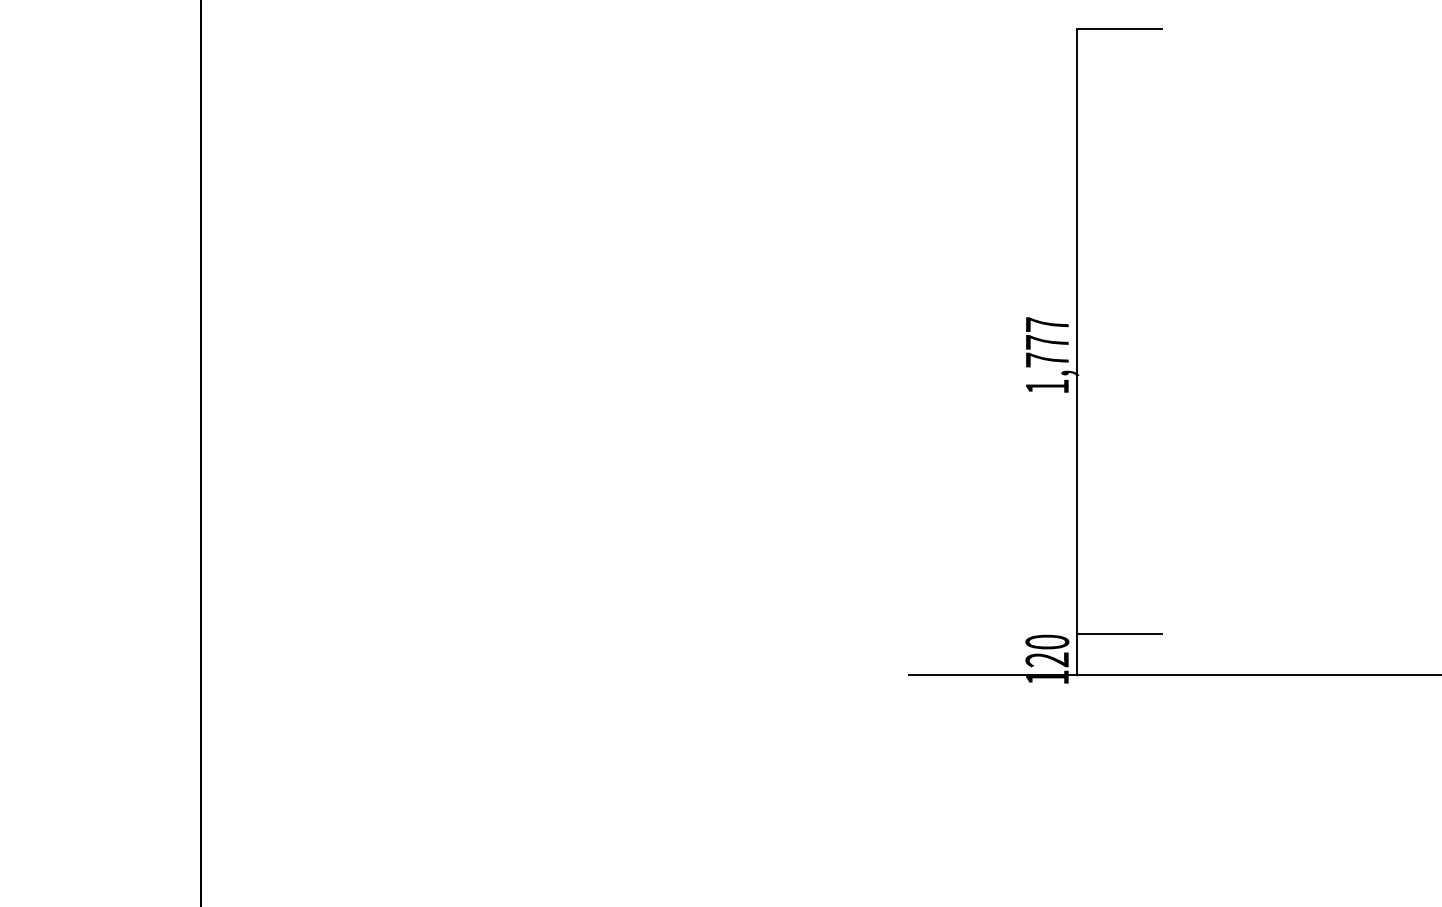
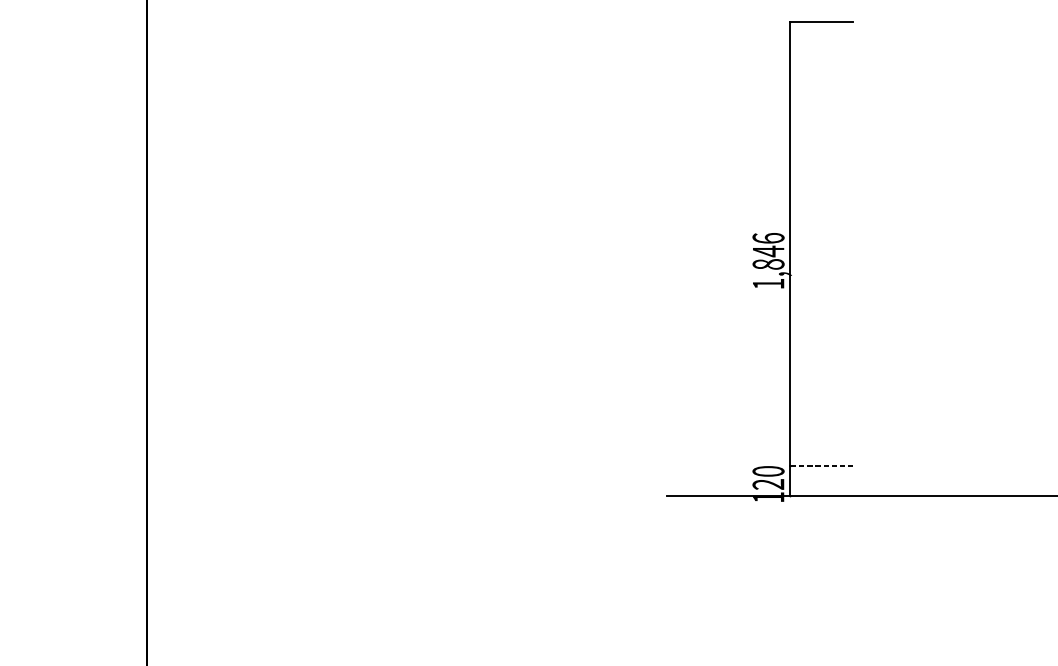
text: (1047, 342) -> (768, 251), 1,777 -> 1,846
line: (1119, 634) -> (821, 465), solid -> dashed

